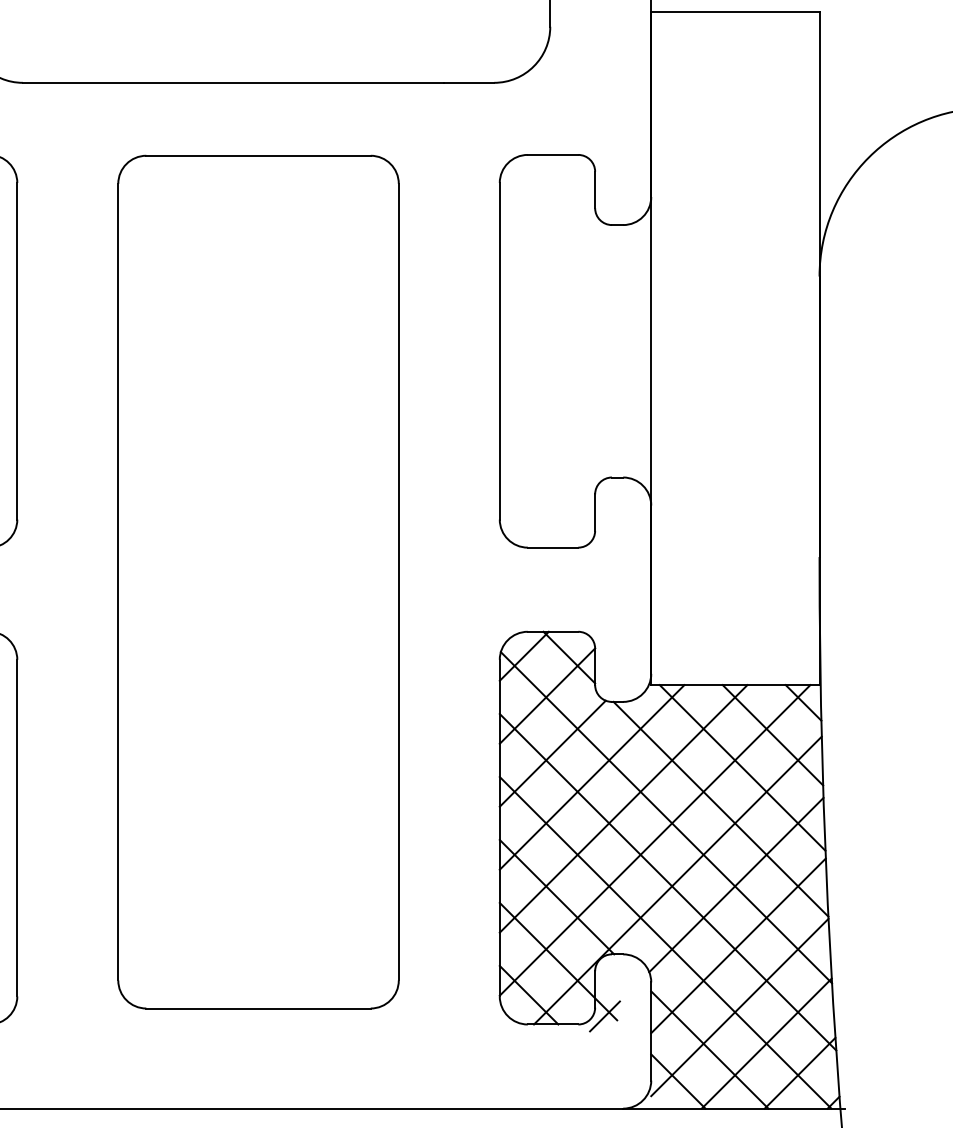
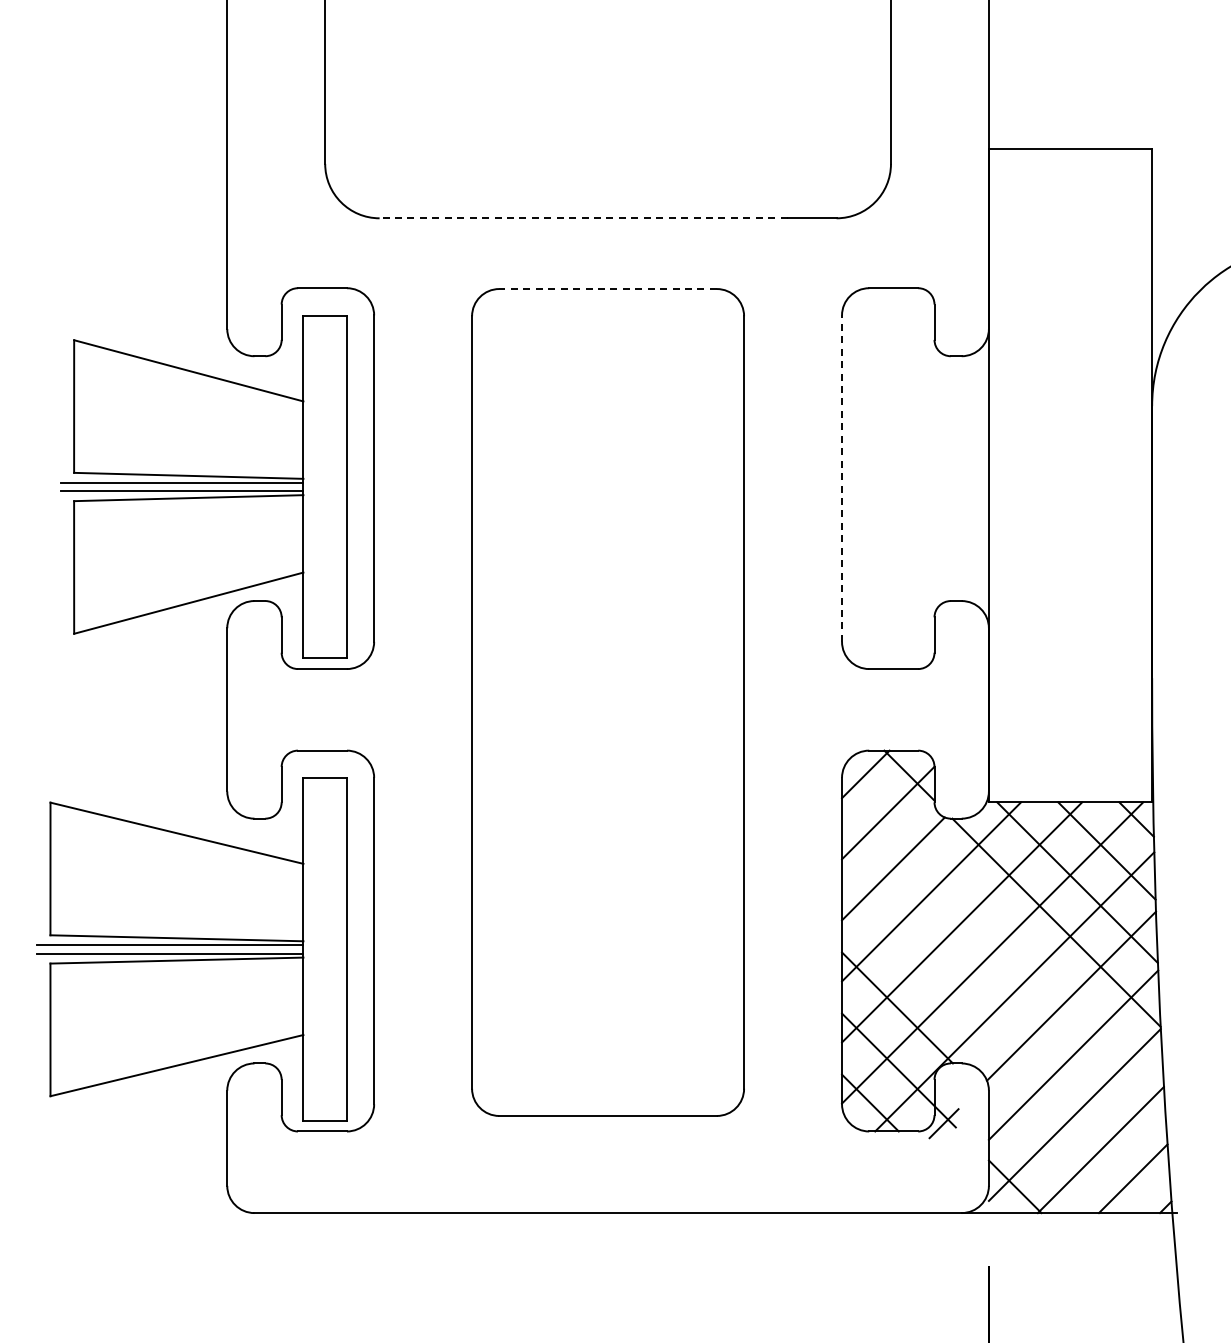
line: (233, 83) -> (583, 218), solid -> dashed
line: (258, 156) -> (608, 289), solid -> dashed
line: (500, 351) -> (842, 478), solid -> dashed
line: (666, 817) -> (1003, 930), removed
line: (668, 882) -> (1005, 993), removed
line: (665, 943) -> (1002, 1052), removed
line: (709, 1050) -> (1045, 1156), removed

